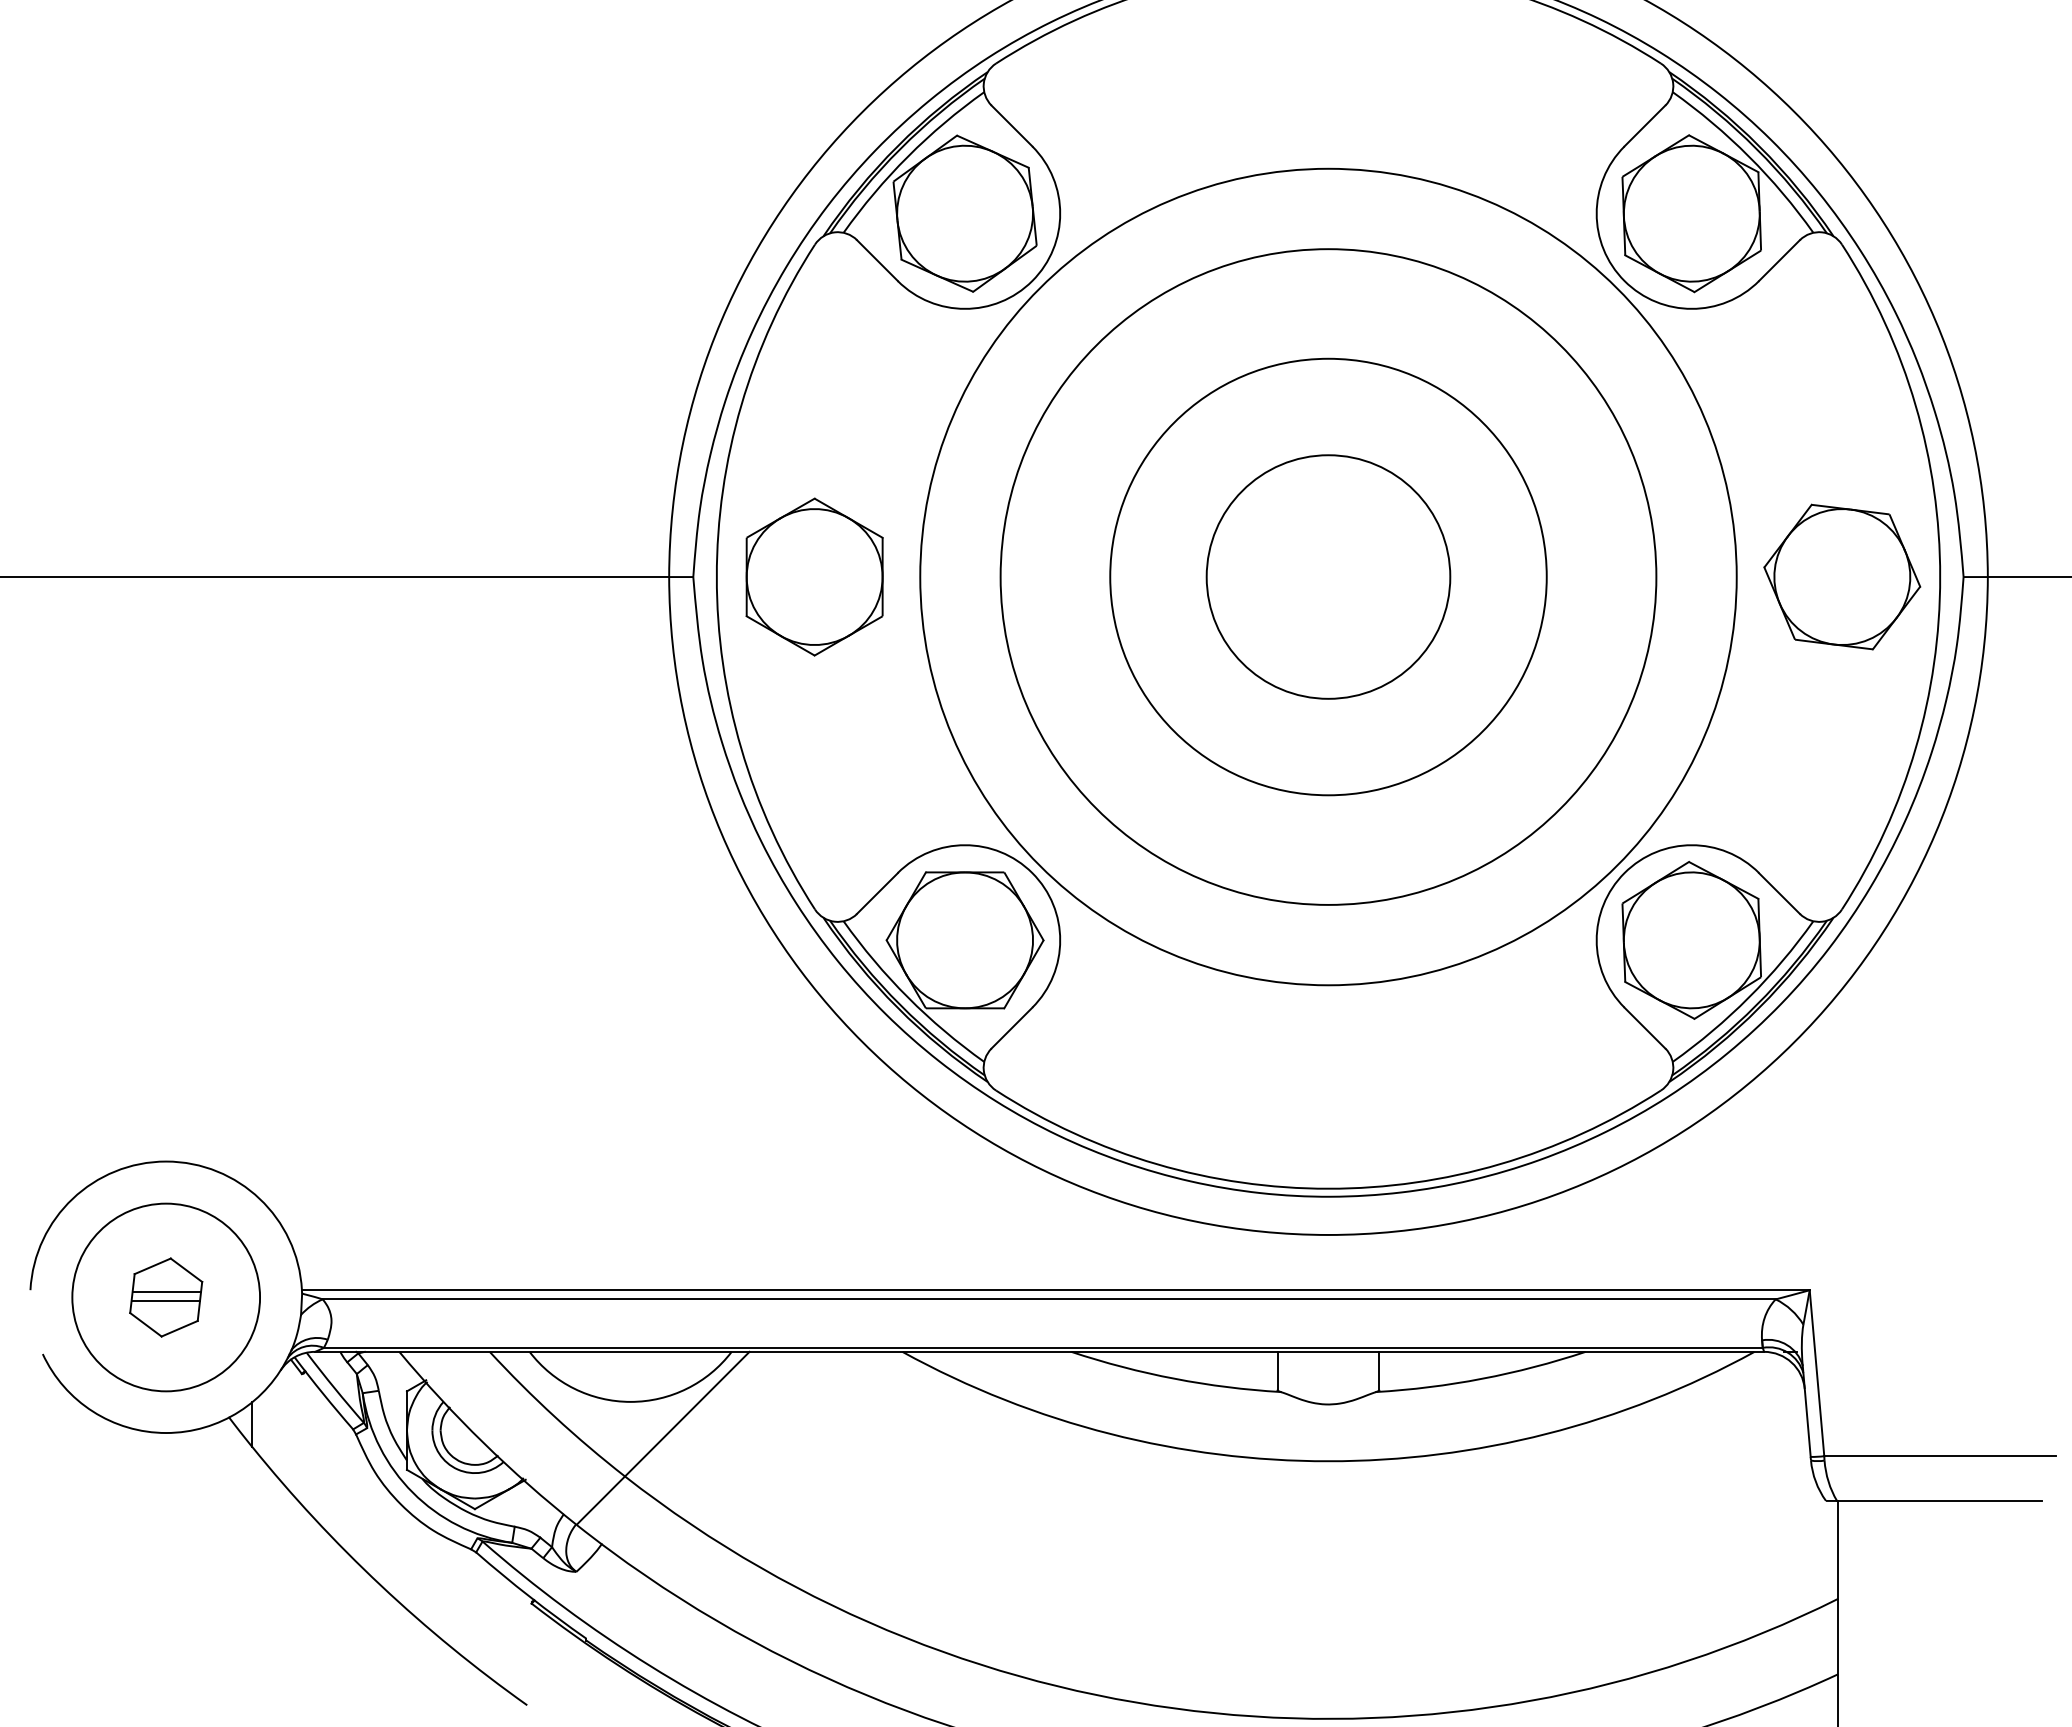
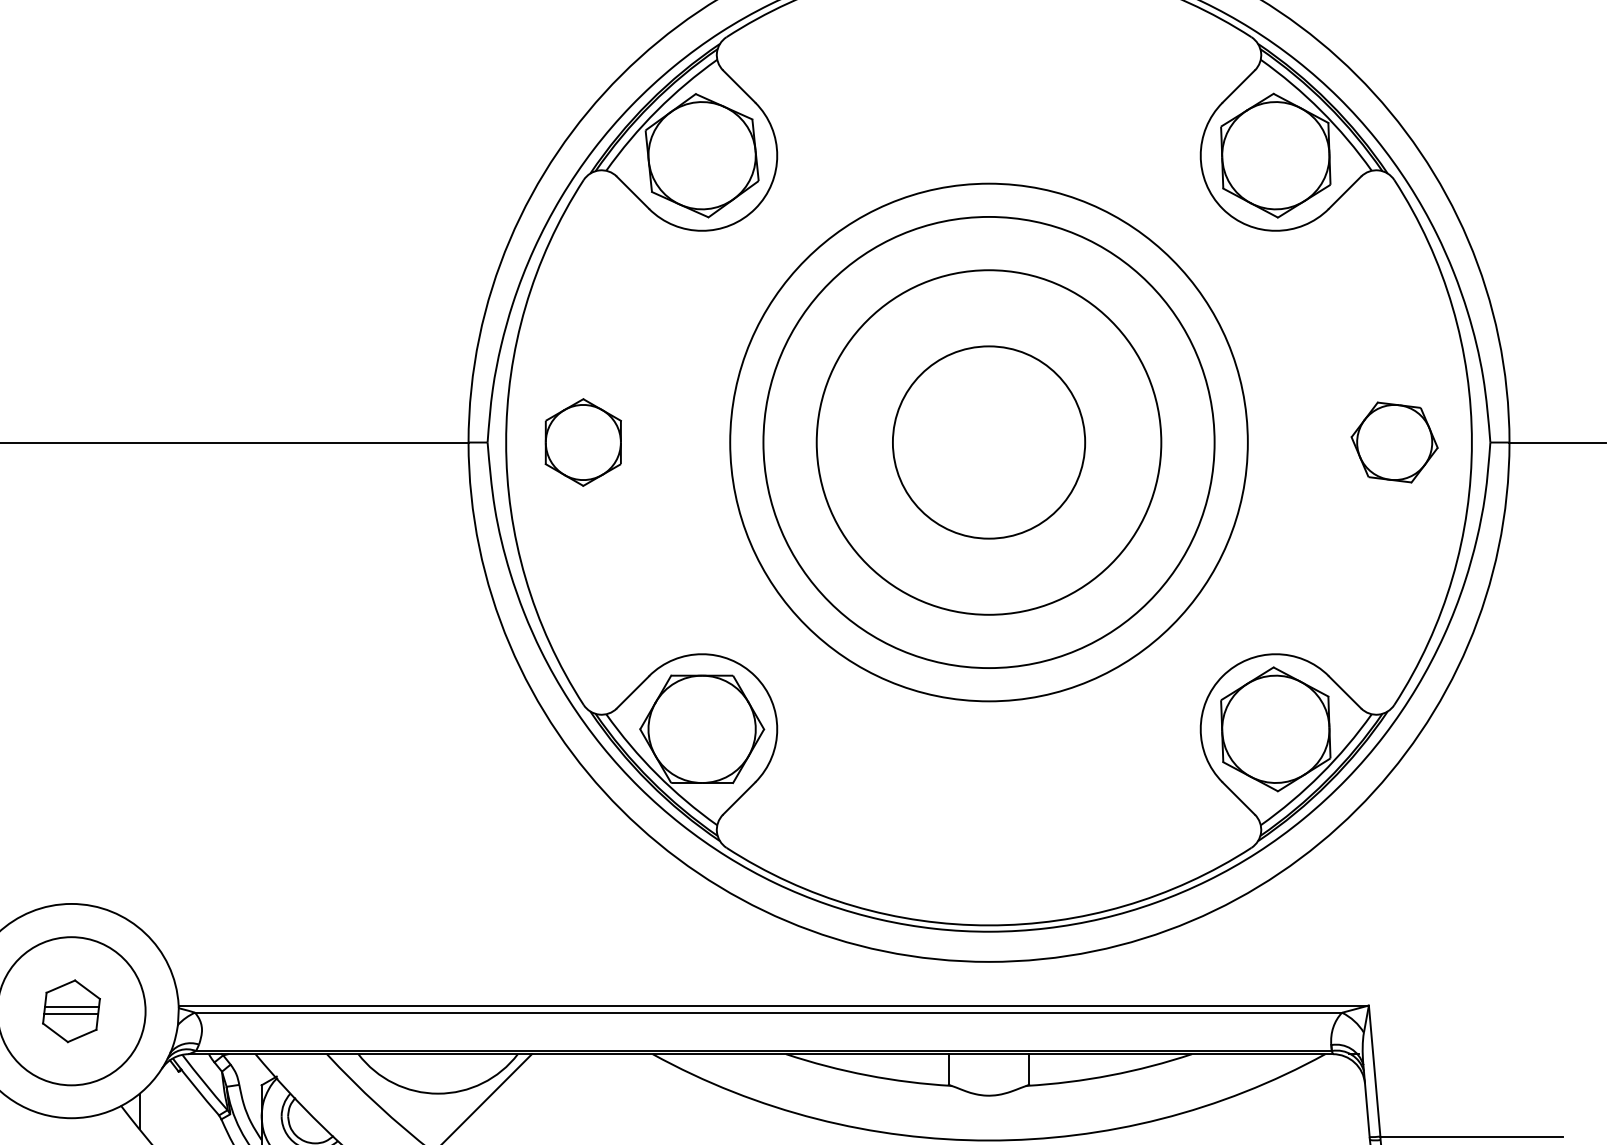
part: (814, 576) -> (583, 442), size x0.7
circle: (1328, 576) -> (989, 442), size x0.7
part: (1842, 576) -> (1394, 442), size x0.7

